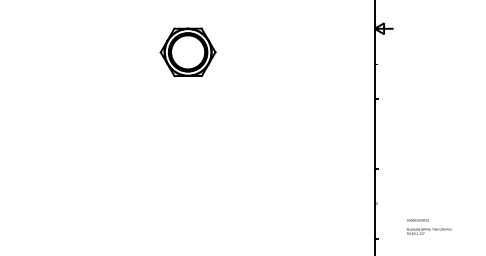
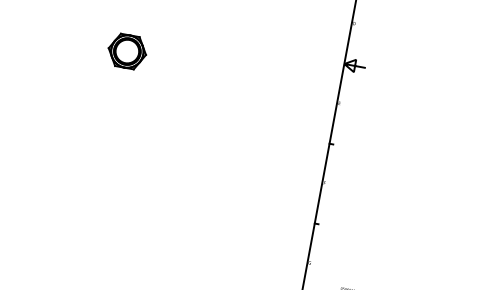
part: (187, 52) -> (126, 51), size x0.6

